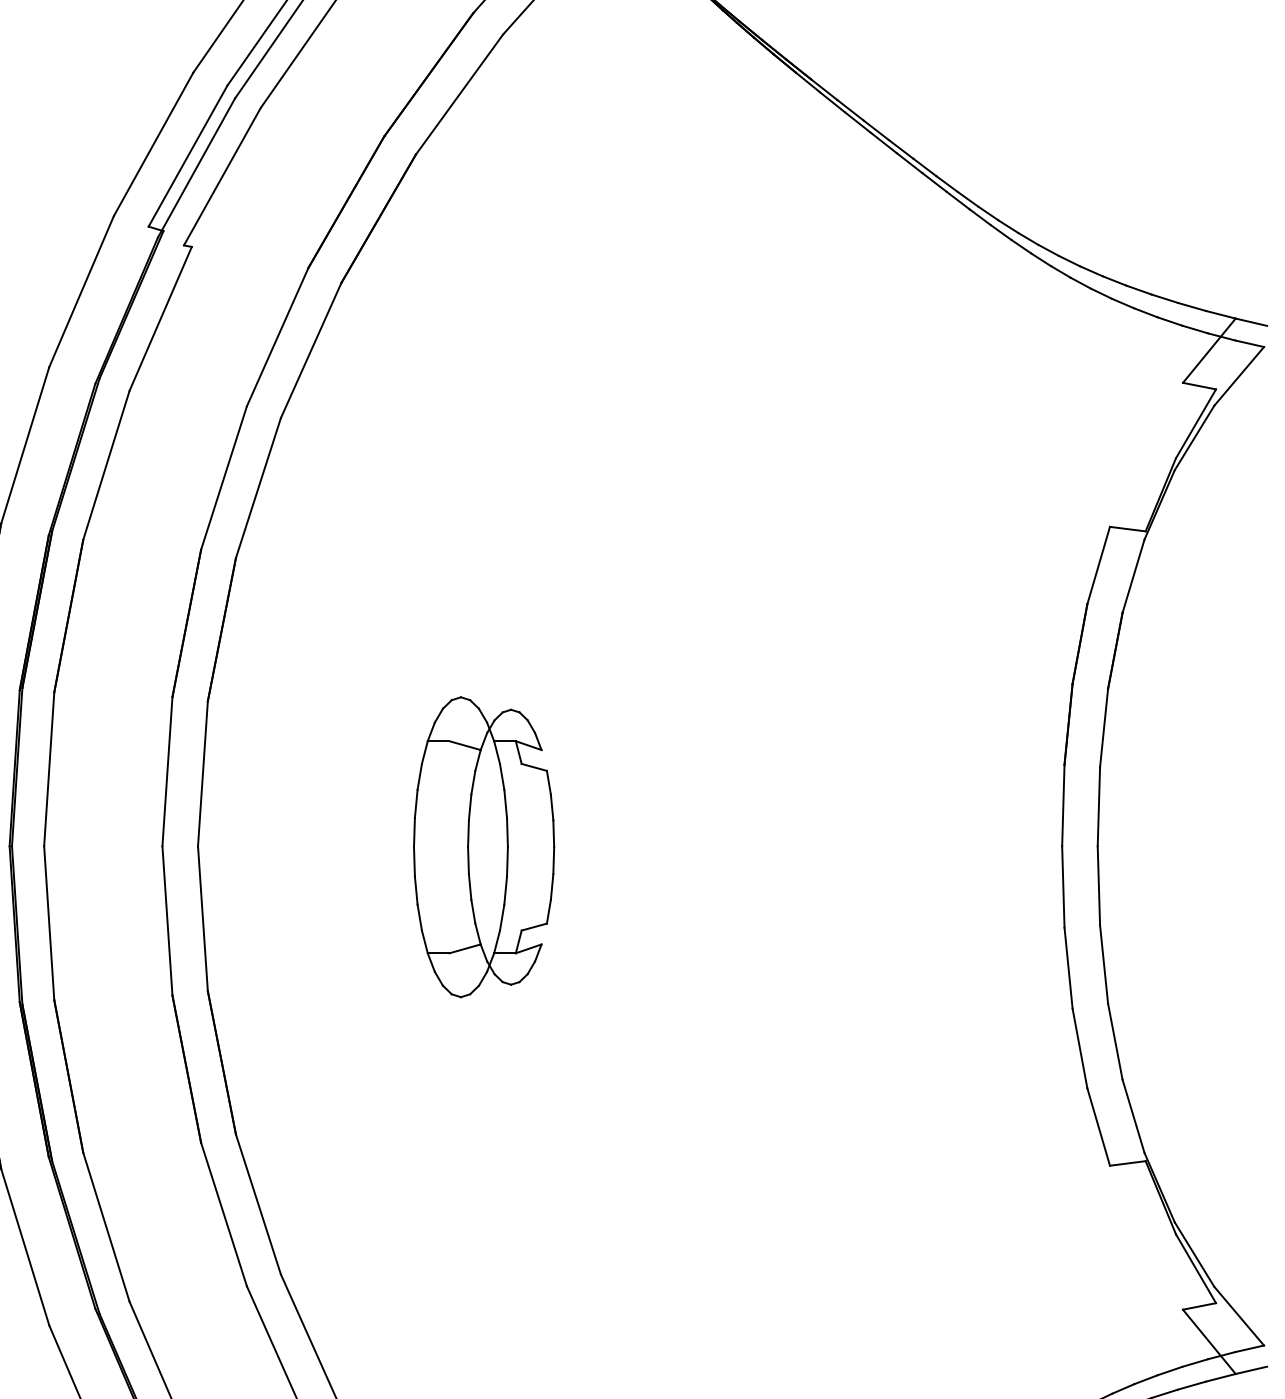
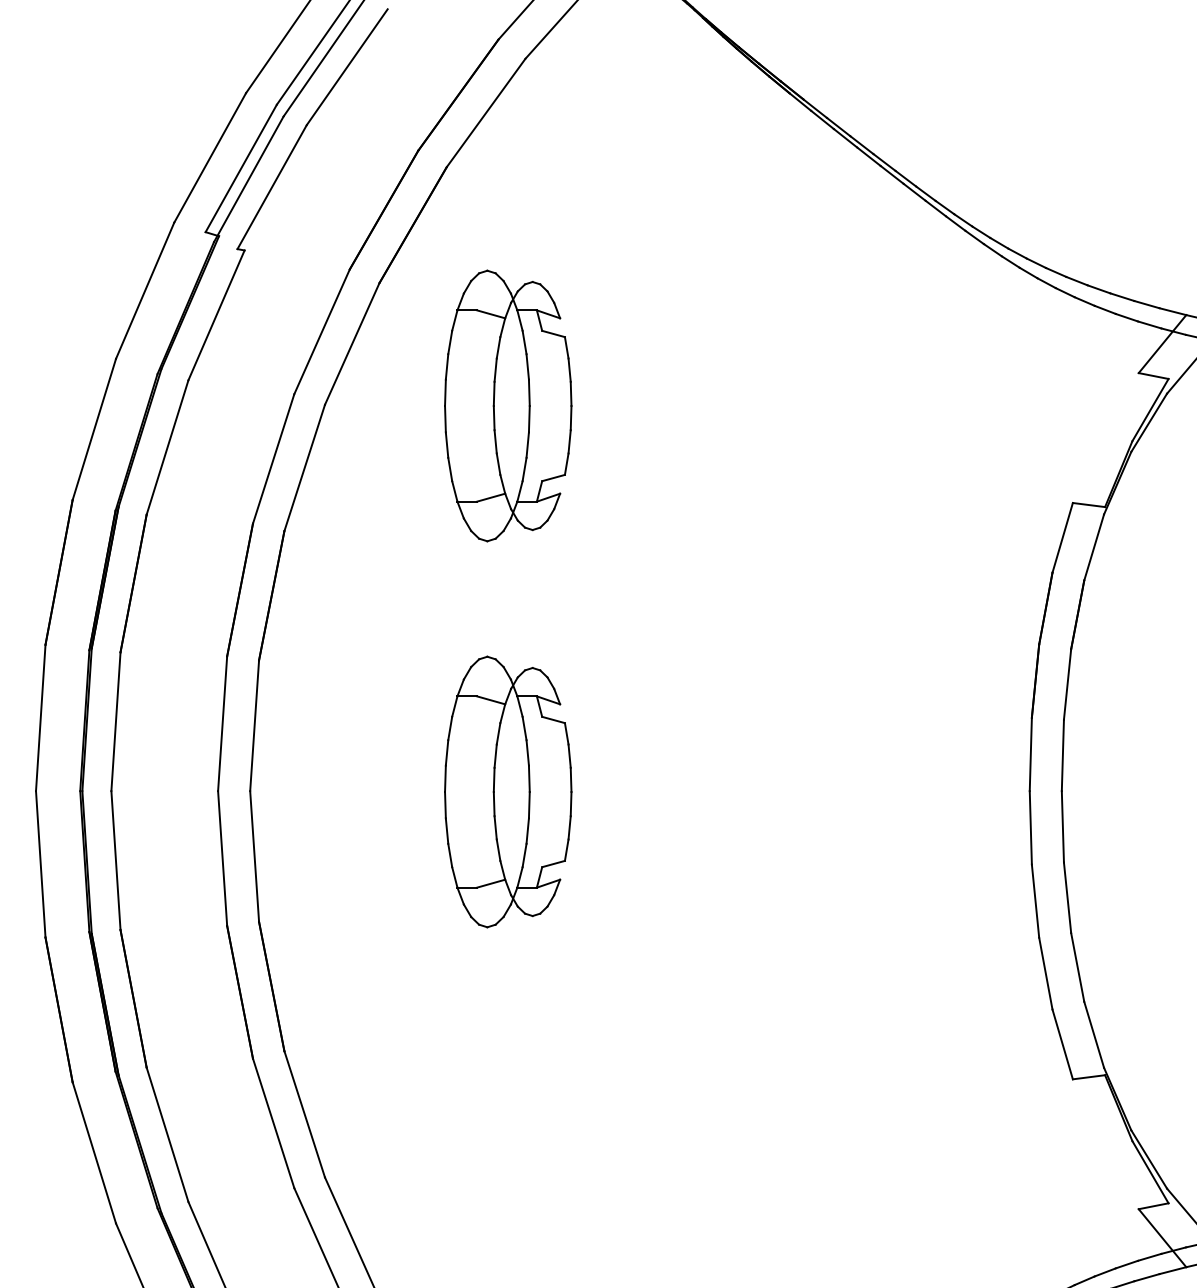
part: (484, 418) -> (508, 405), added

